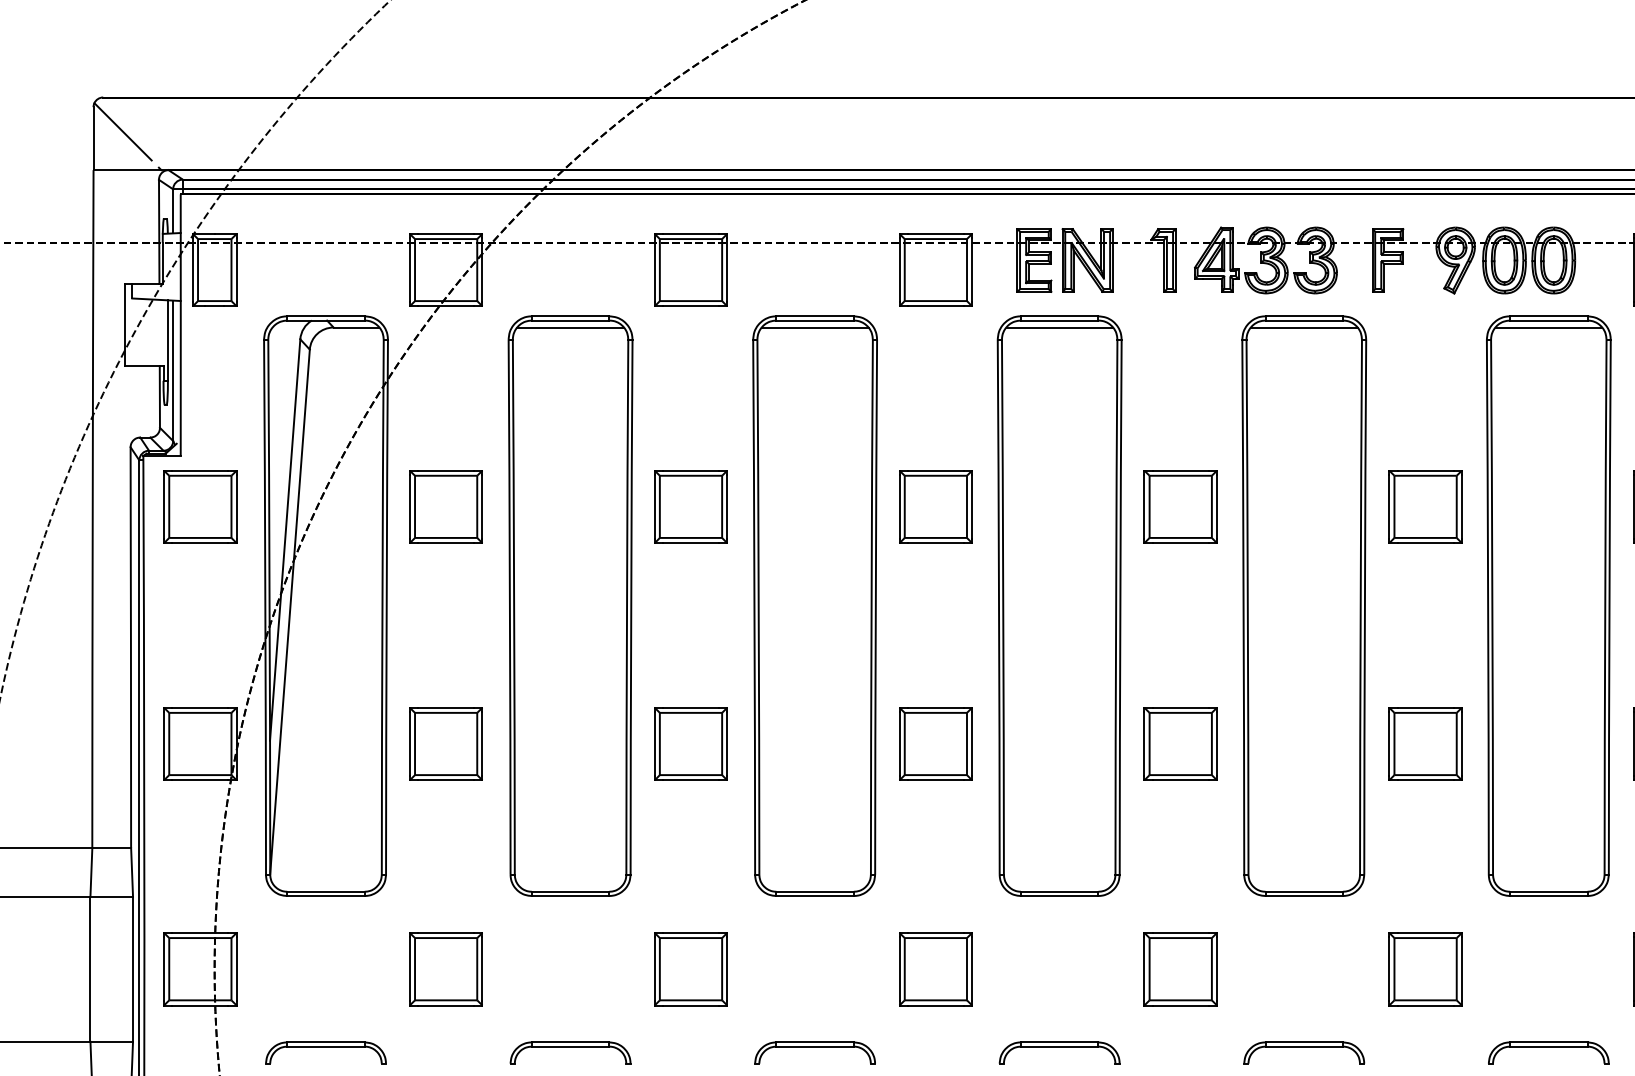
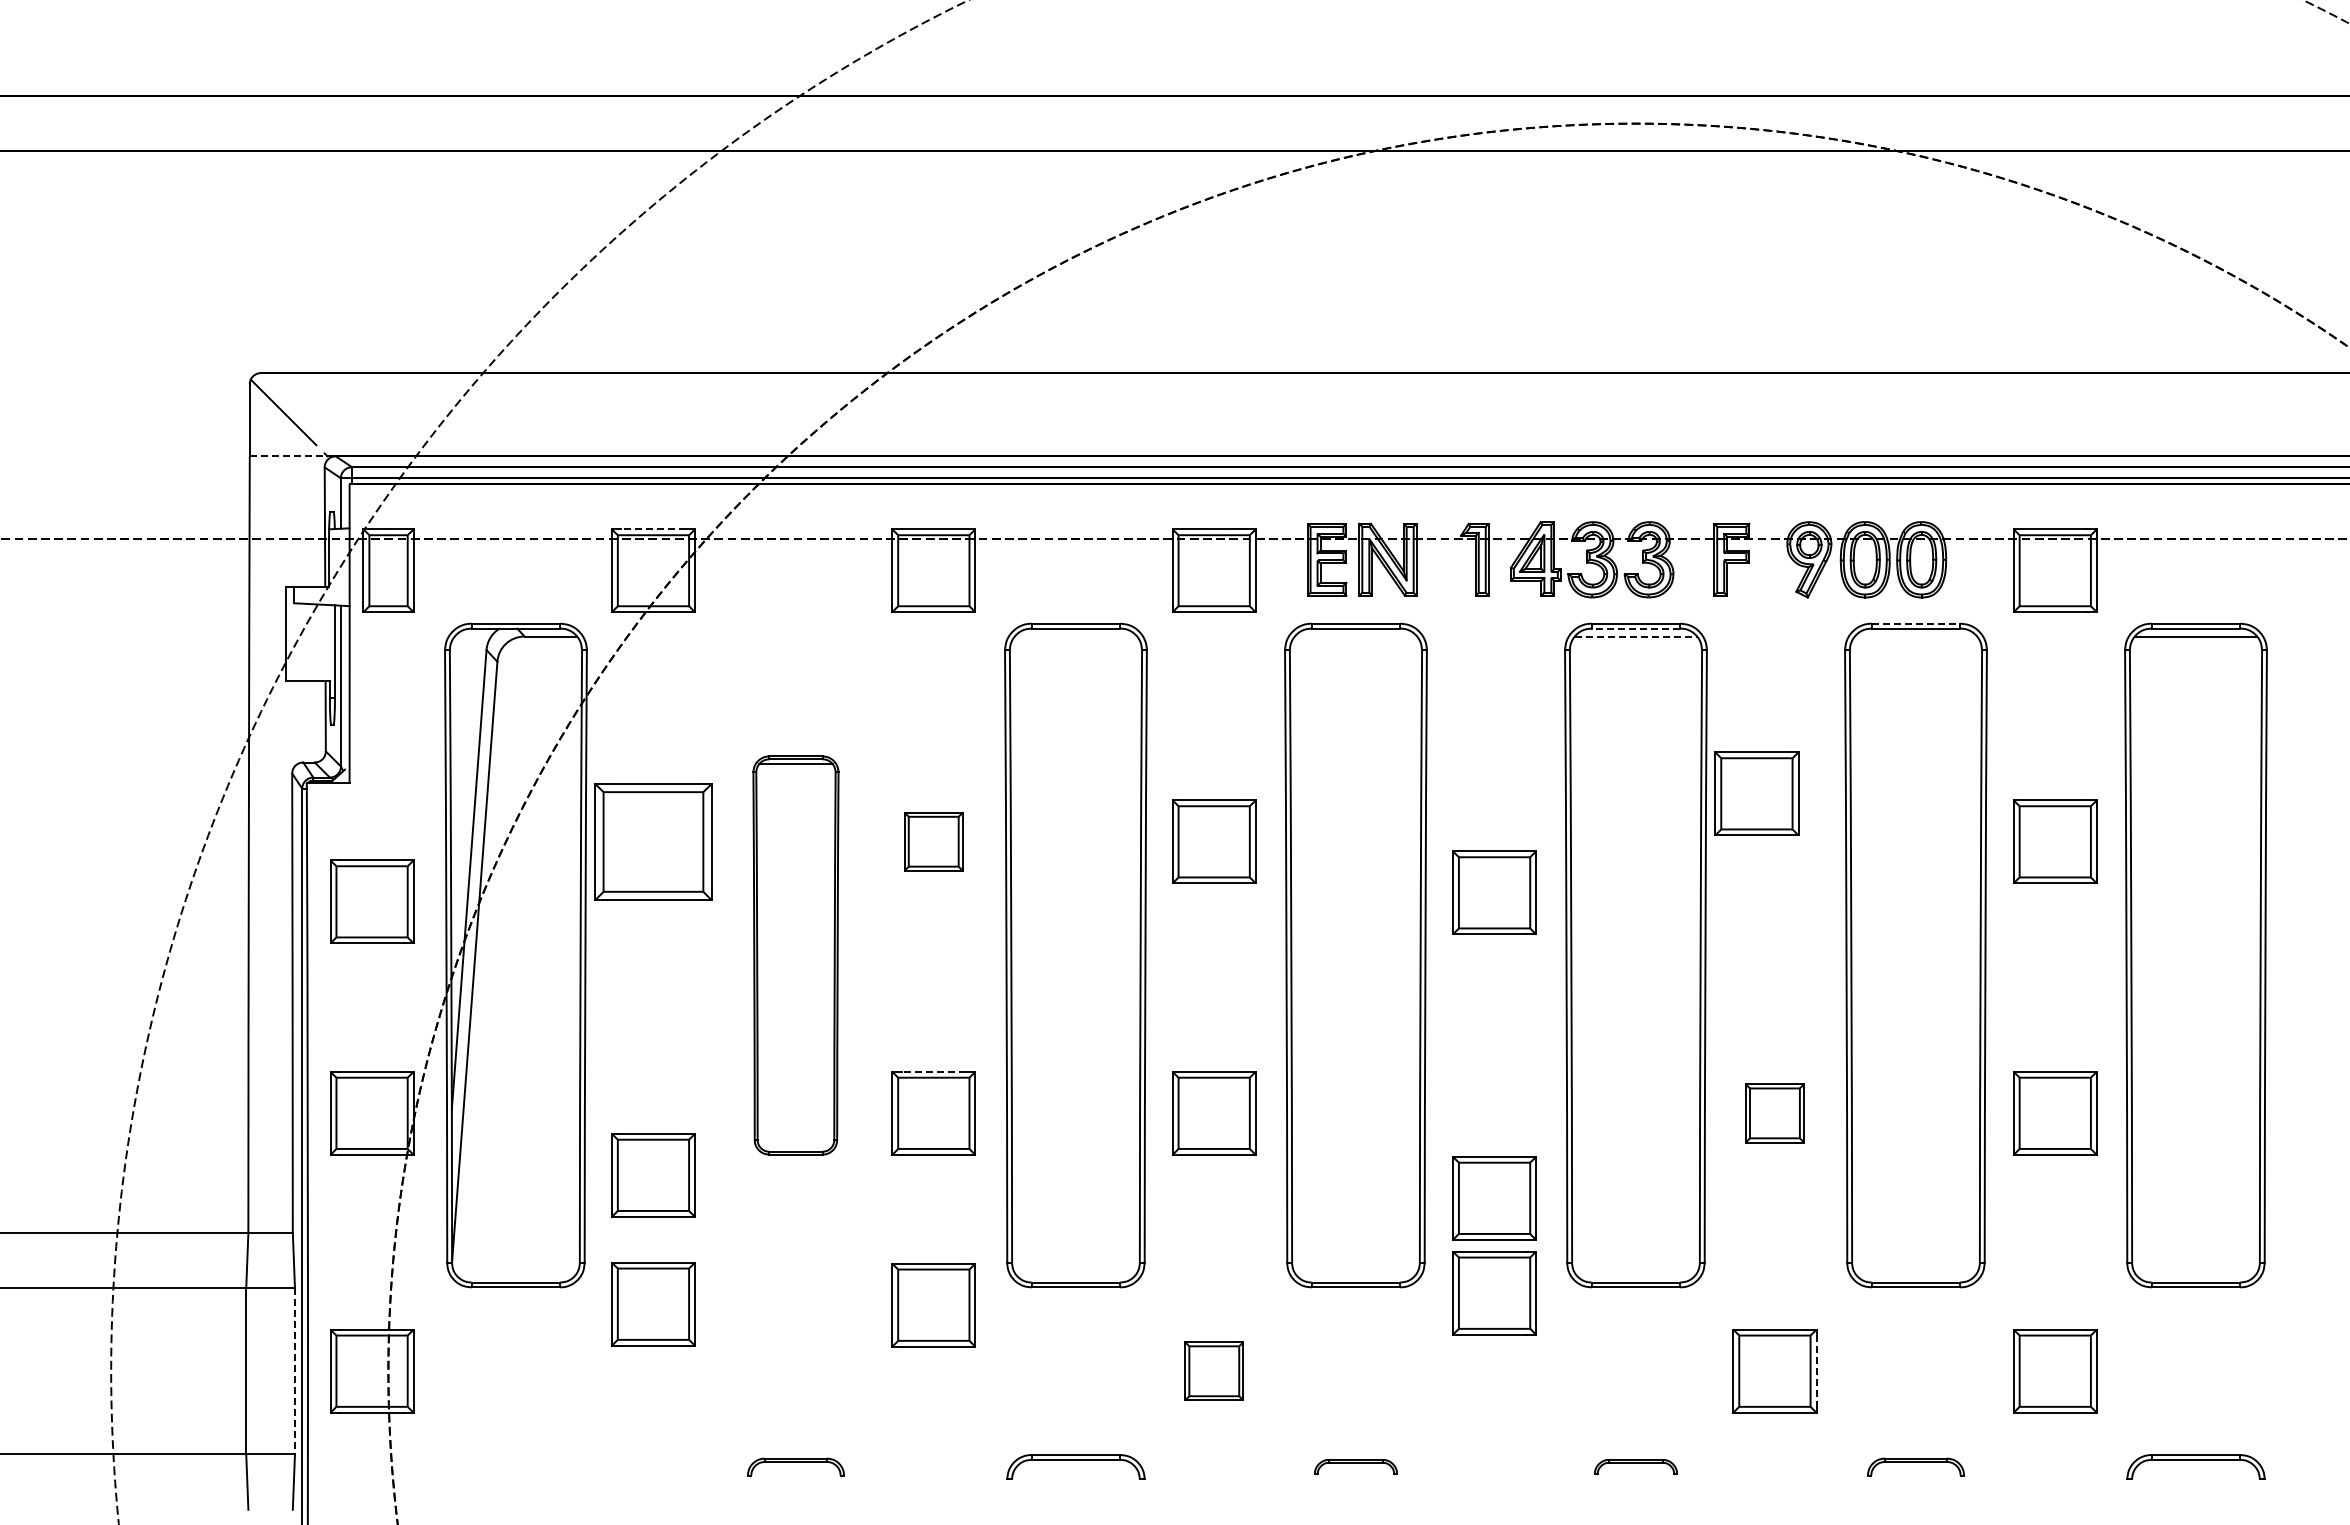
line: (127, 170) -> (288, 456), solid -> dashed
line: (446, 234) -> (653, 529), solid -> dashed
line: (1549, 316) -> (1916, 623), solid -> dashed
line: (1303, 320) -> (1635, 628), solid -> dashed
line: (815, 327) -> (1076, 636), removed
line: (1060, 327) -> (1356, 636), removed
line: (1304, 327) -> (1636, 636), solid -> dashed
line: (1549, 327) -> (1916, 636), removed
part: (200, 506) -> (372, 901), moved
part: (446, 506) -> (653, 841), size x1.4
part: (690, 506) -> (933, 841), size x0.7
part: (1180, 506) -> (1494, 892), moved
part: (1425, 506) -> (1756, 793), moved
part: (570, 606) -> (795, 955), size x0.6
line: (690, 707) -> (933, 1071), solid -> dashed
part: (446, 744) -> (653, 1175), moved
part: (1180, 744) -> (1494, 1198), moved
part: (1425, 744) -> (1774, 1113), size x0.7
line: (132, 969) -> (294, 1371), solid -> dashed
part: (446, 969) -> (653, 1304), moved
part: (690, 969) -> (933, 1305), moved
part: (936, 969) -> (1214, 1371), size x0.7
part: (1180, 969) -> (1494, 1293), moved
line: (1461, 969) -> (1816, 1371), solid -> dashed
part: (325, 1052) -> (515, 1466), removed
part: (570, 1052) -> (795, 1466), size x0.7
part: (1059, 1052) -> (1355, 1466), size x0.6
part: (1303, 1052) -> (1635, 1466), size x0.6
part: (1548, 1052) -> (1915, 1466), size x0.7

